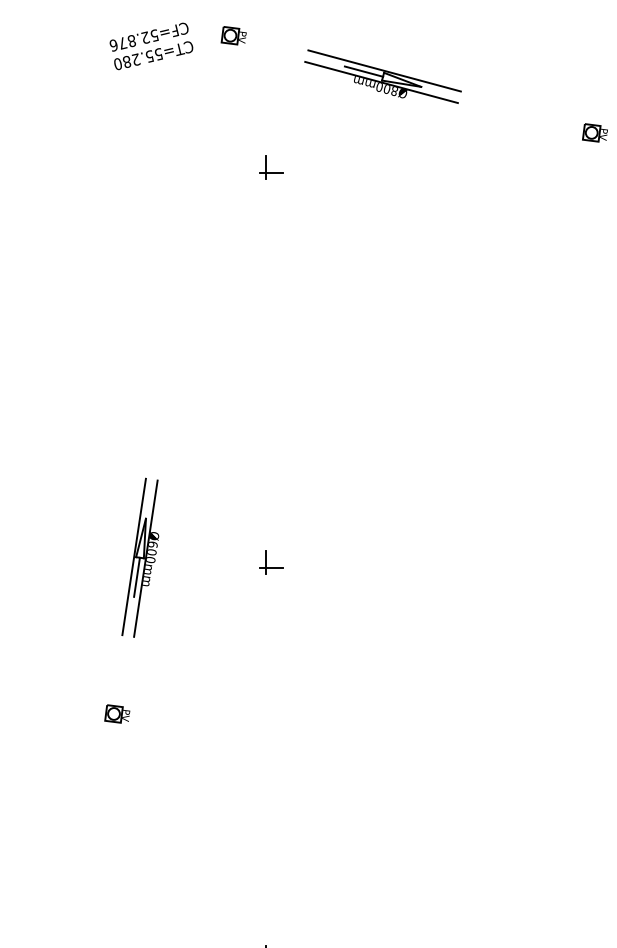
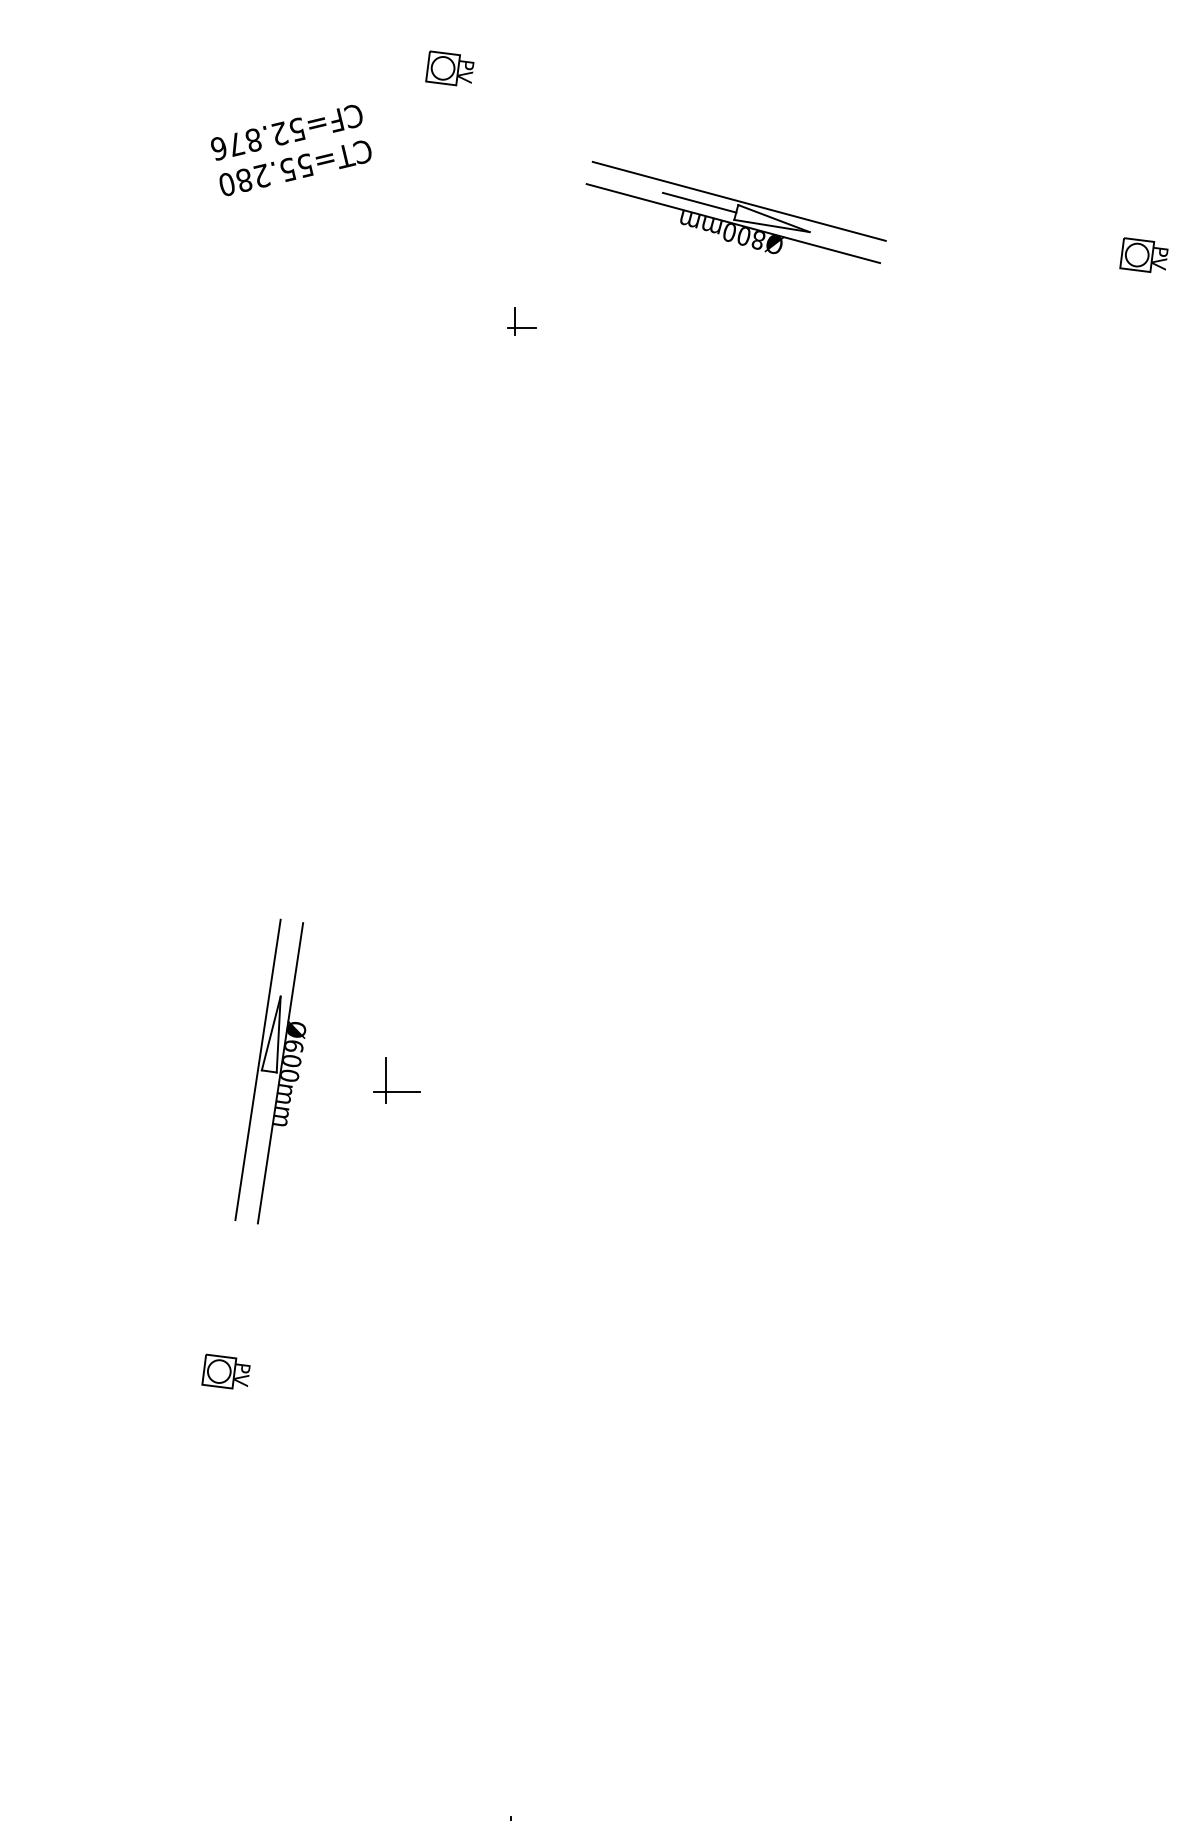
text: (151, 46) -> (291, 150), moved
part: (382, 76) -> (735, 212), moved
part: (271, 167) -> (521, 321), size x0.6
part: (271, 562) -> (397, 1080), moved
line: (136, 576) -> (262, 1107), removed

